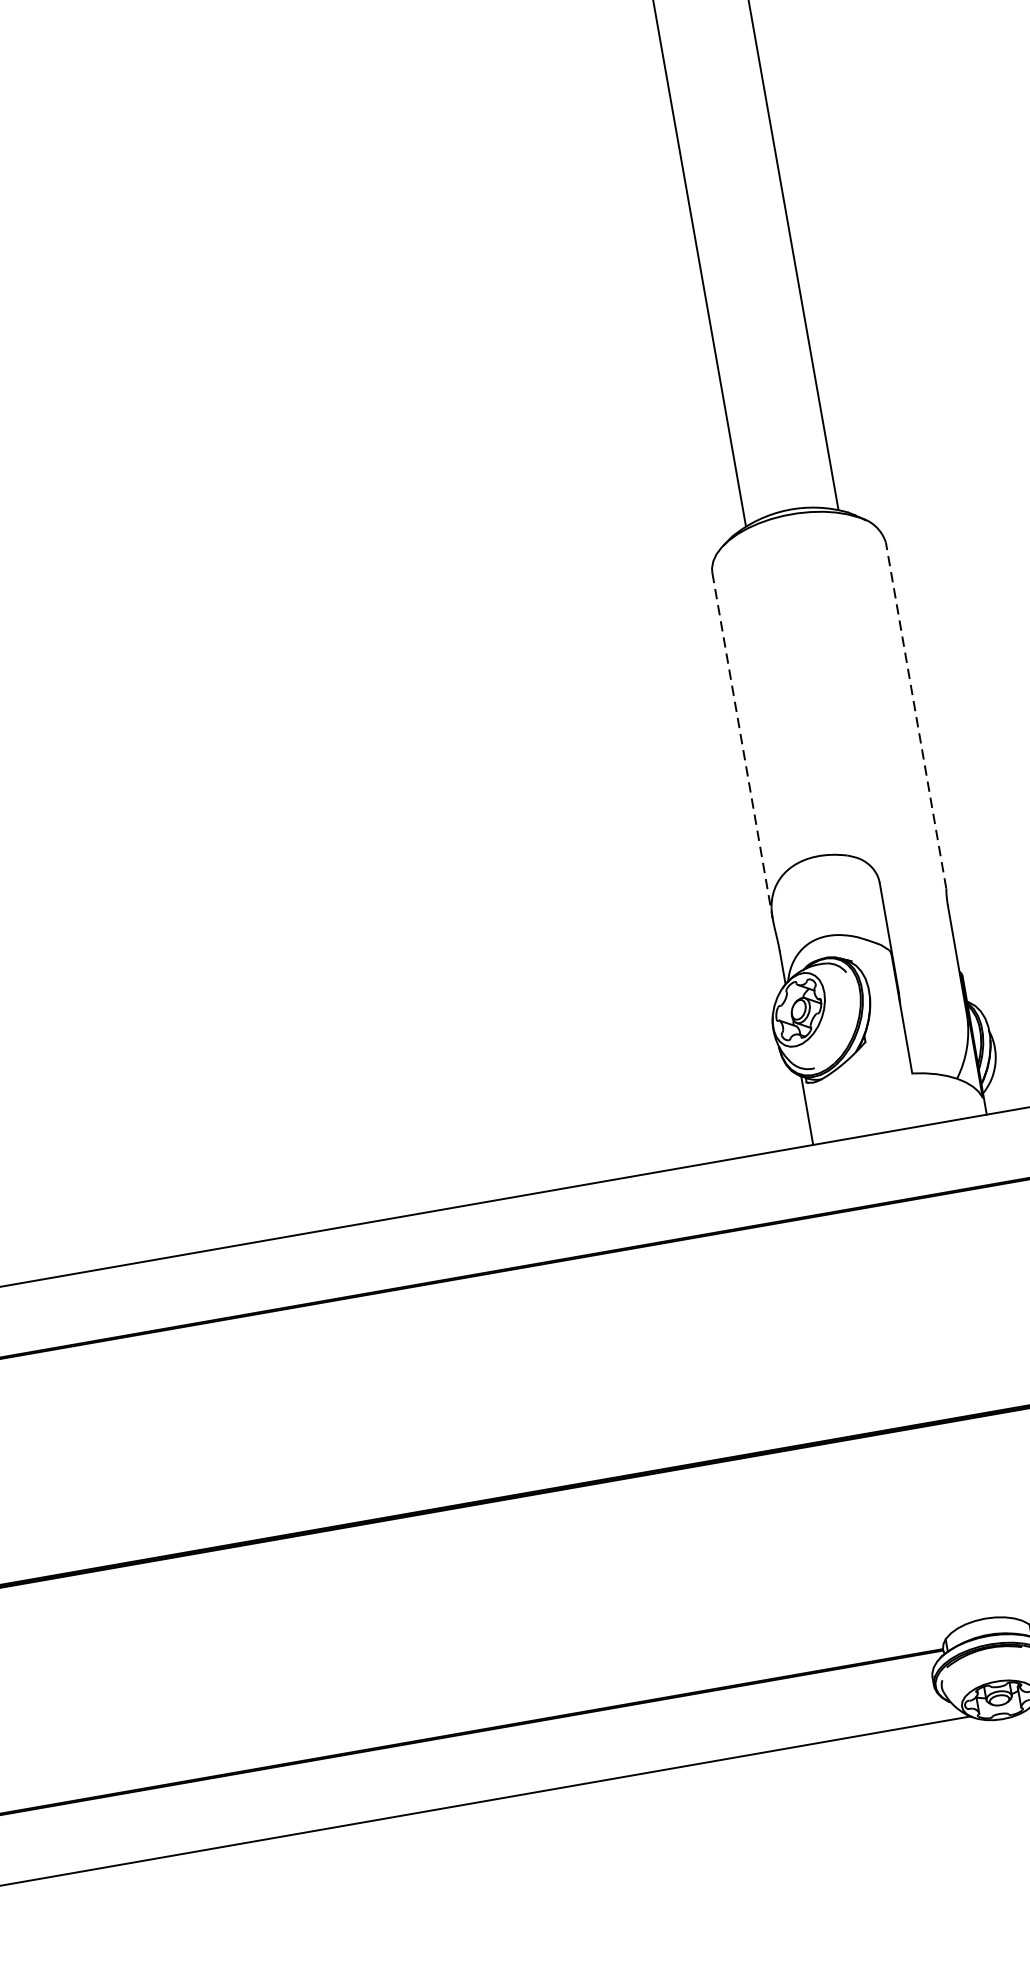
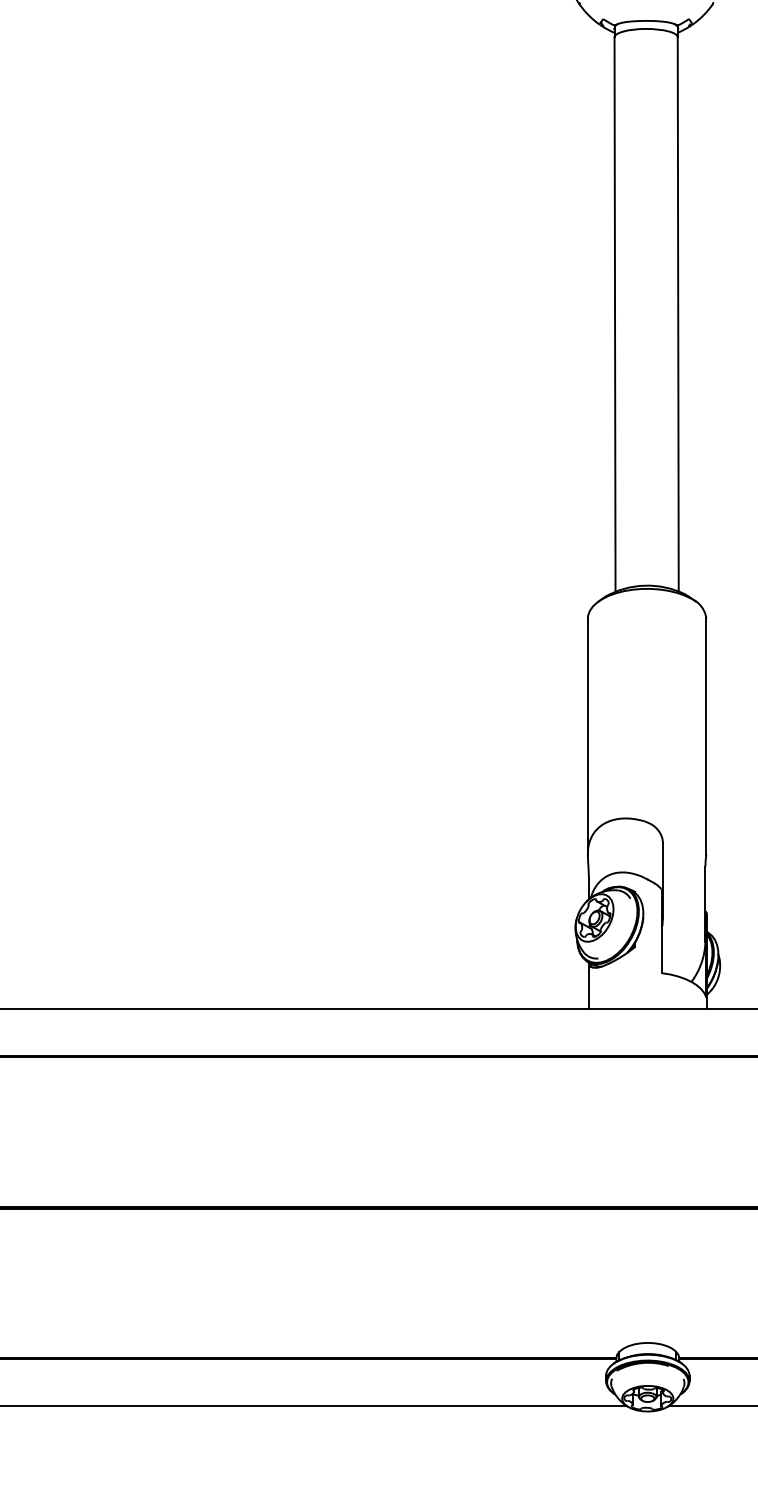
line: (916, 715) -> (706, 736), dashed -> solid
line: (742, 747) -> (587, 737), dashed -> solid

